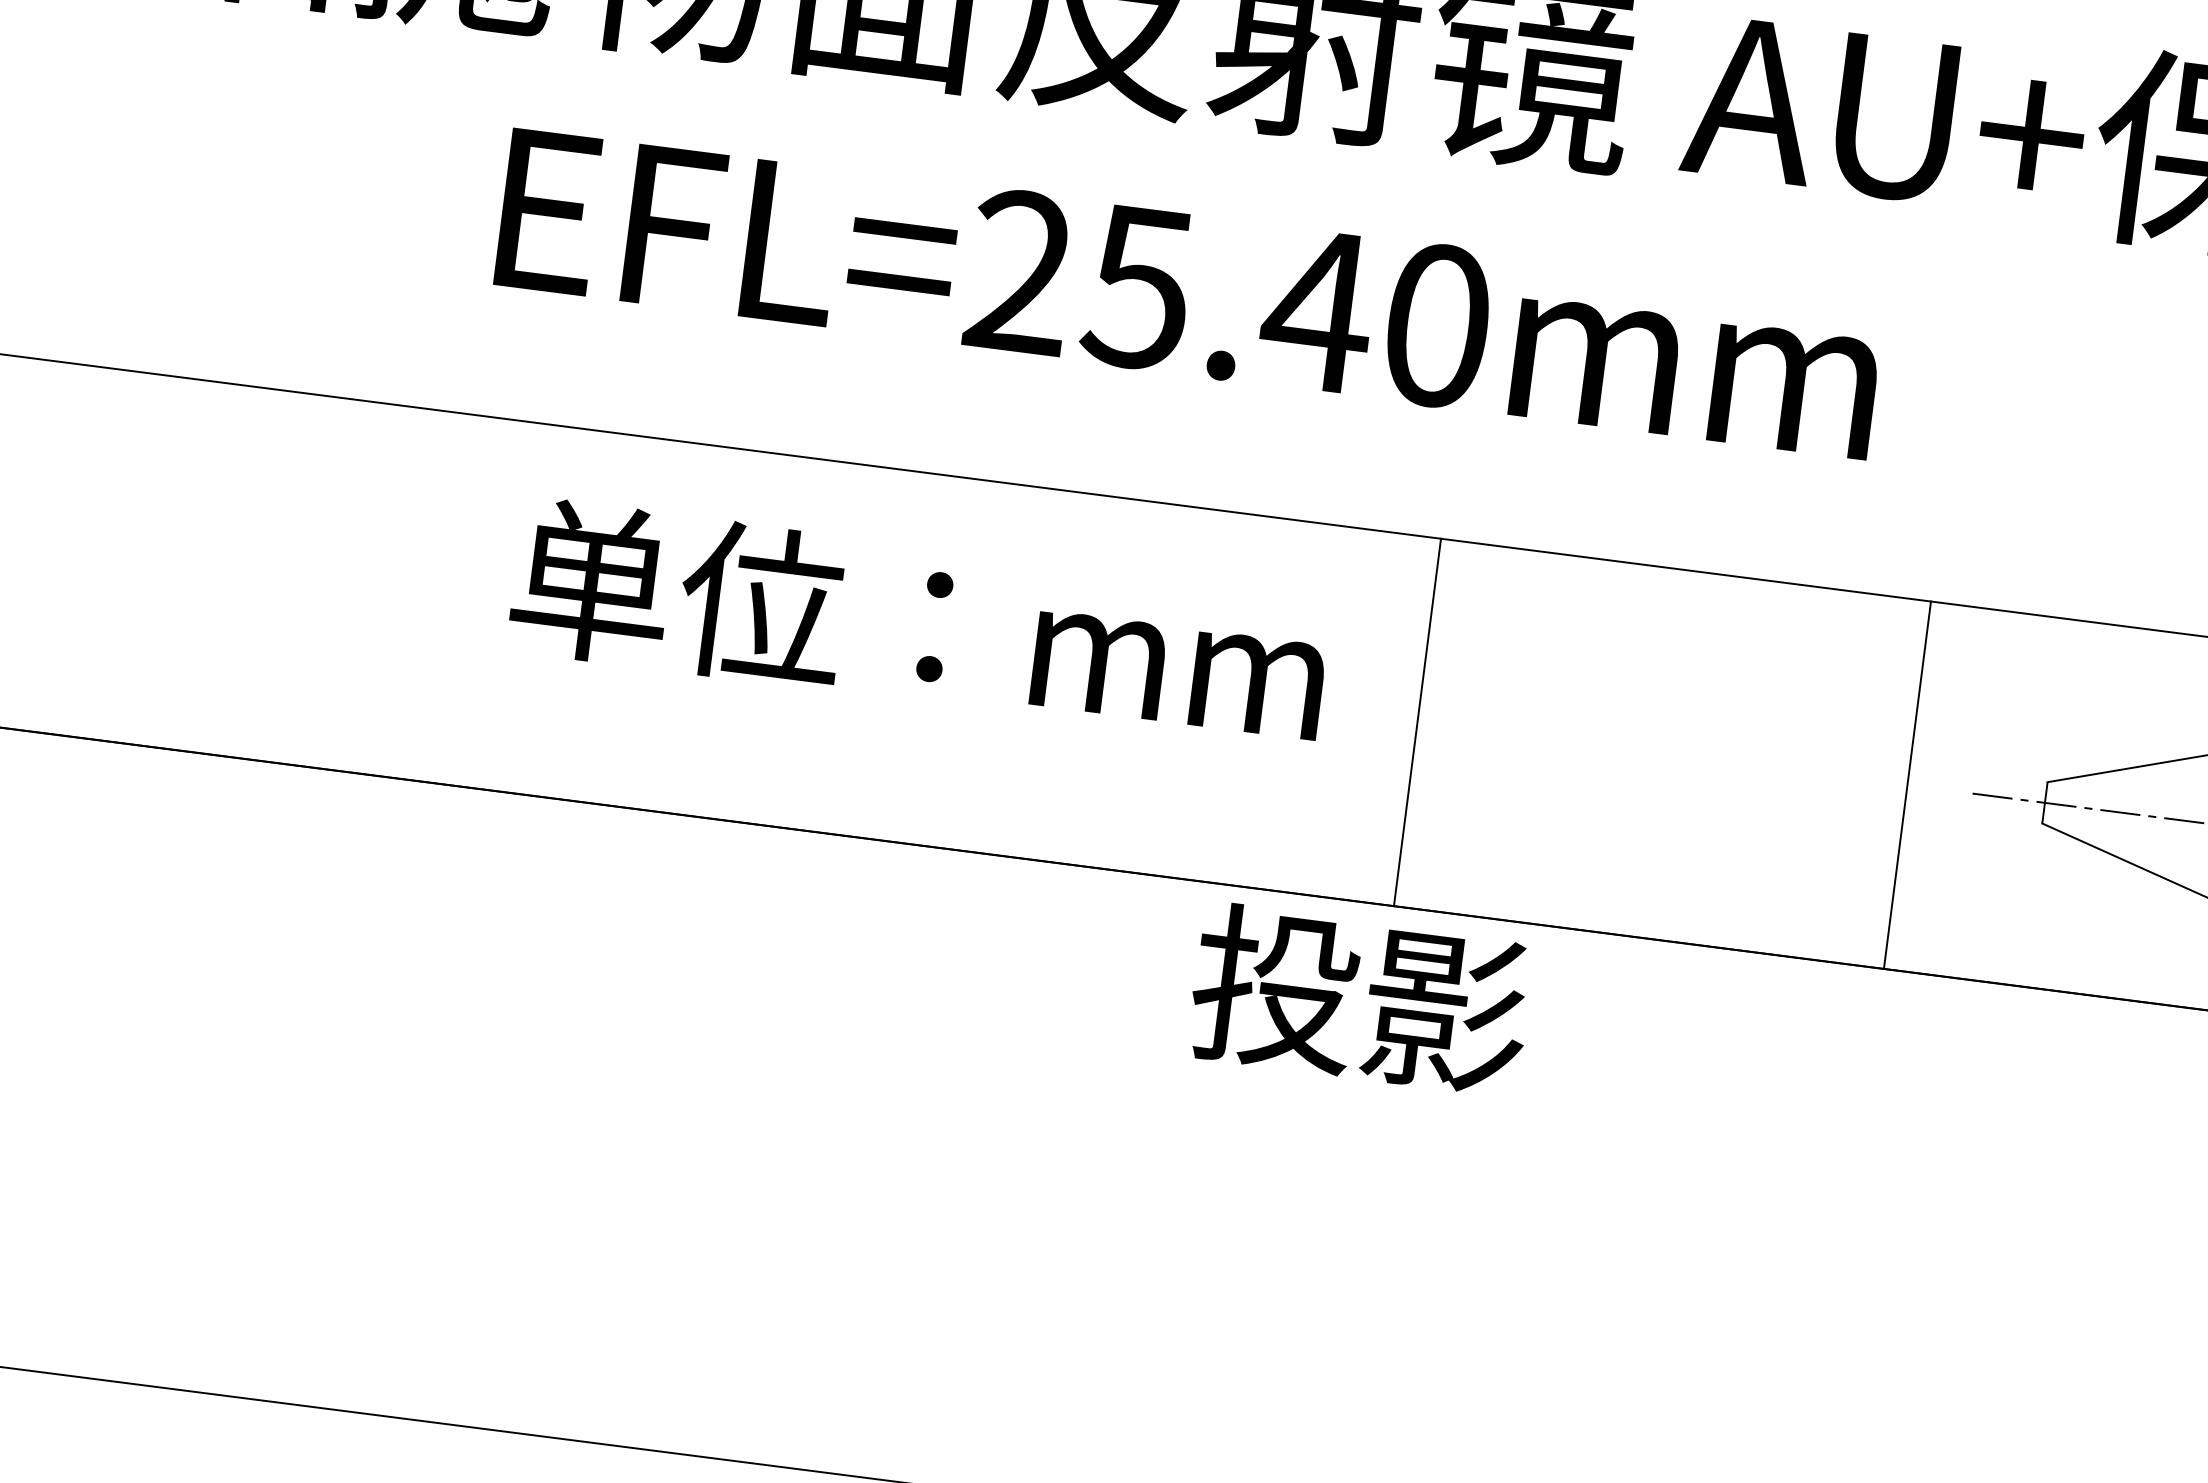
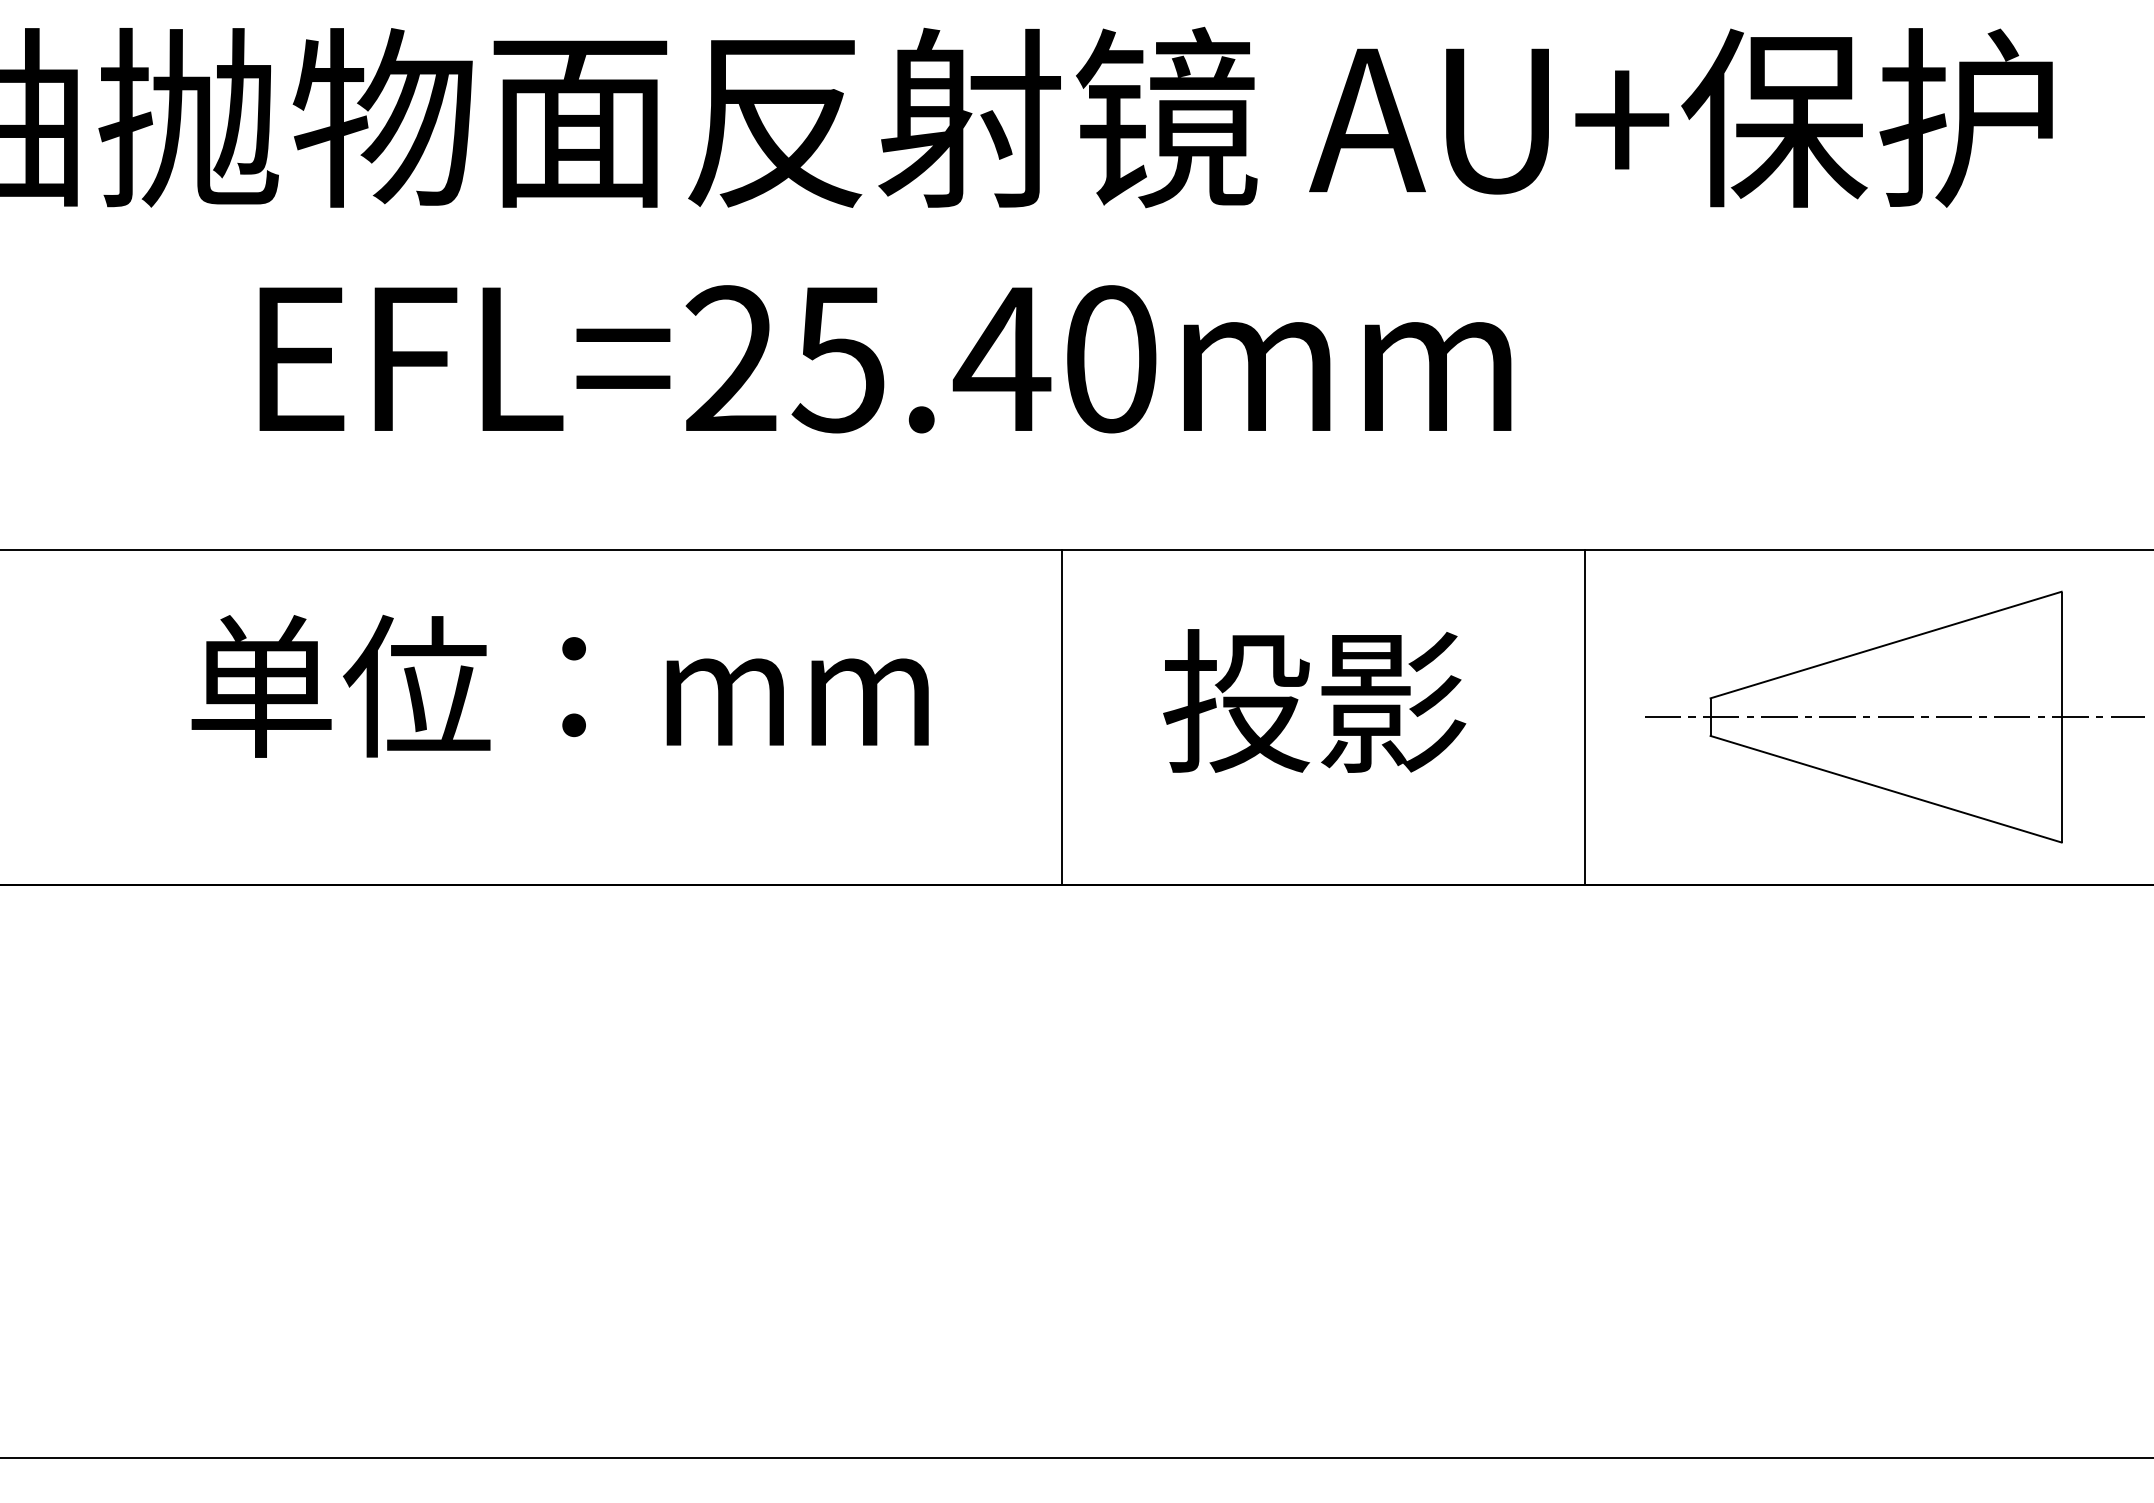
text: (918, 623) -> (559, 685), moved
line: (1417, 721) -> (1061, 716), moved
text: (1360, 998) -> (1314, 700), moved

